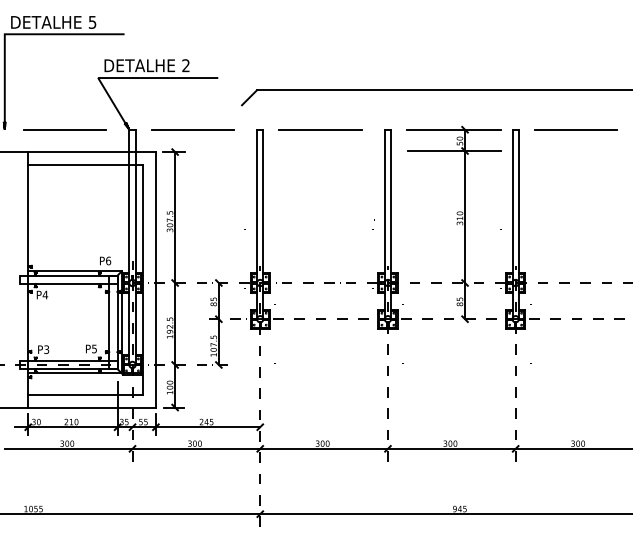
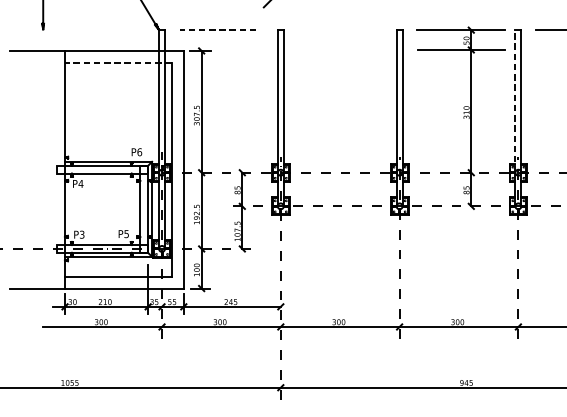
line: (64, 129) -> (98, 29), removed
line: (192, 129) -> (217, 29), solid -> dashed
line: (320, 129) -> (336, 29), removed
line: (85, 164) -> (118, 62), solid -> dashed
line: (512, 206) -> (515, 101), solid -> dashed

